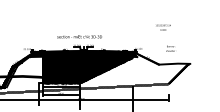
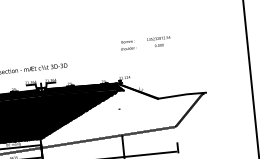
text: (170, 48) -> (127, 44), moved

